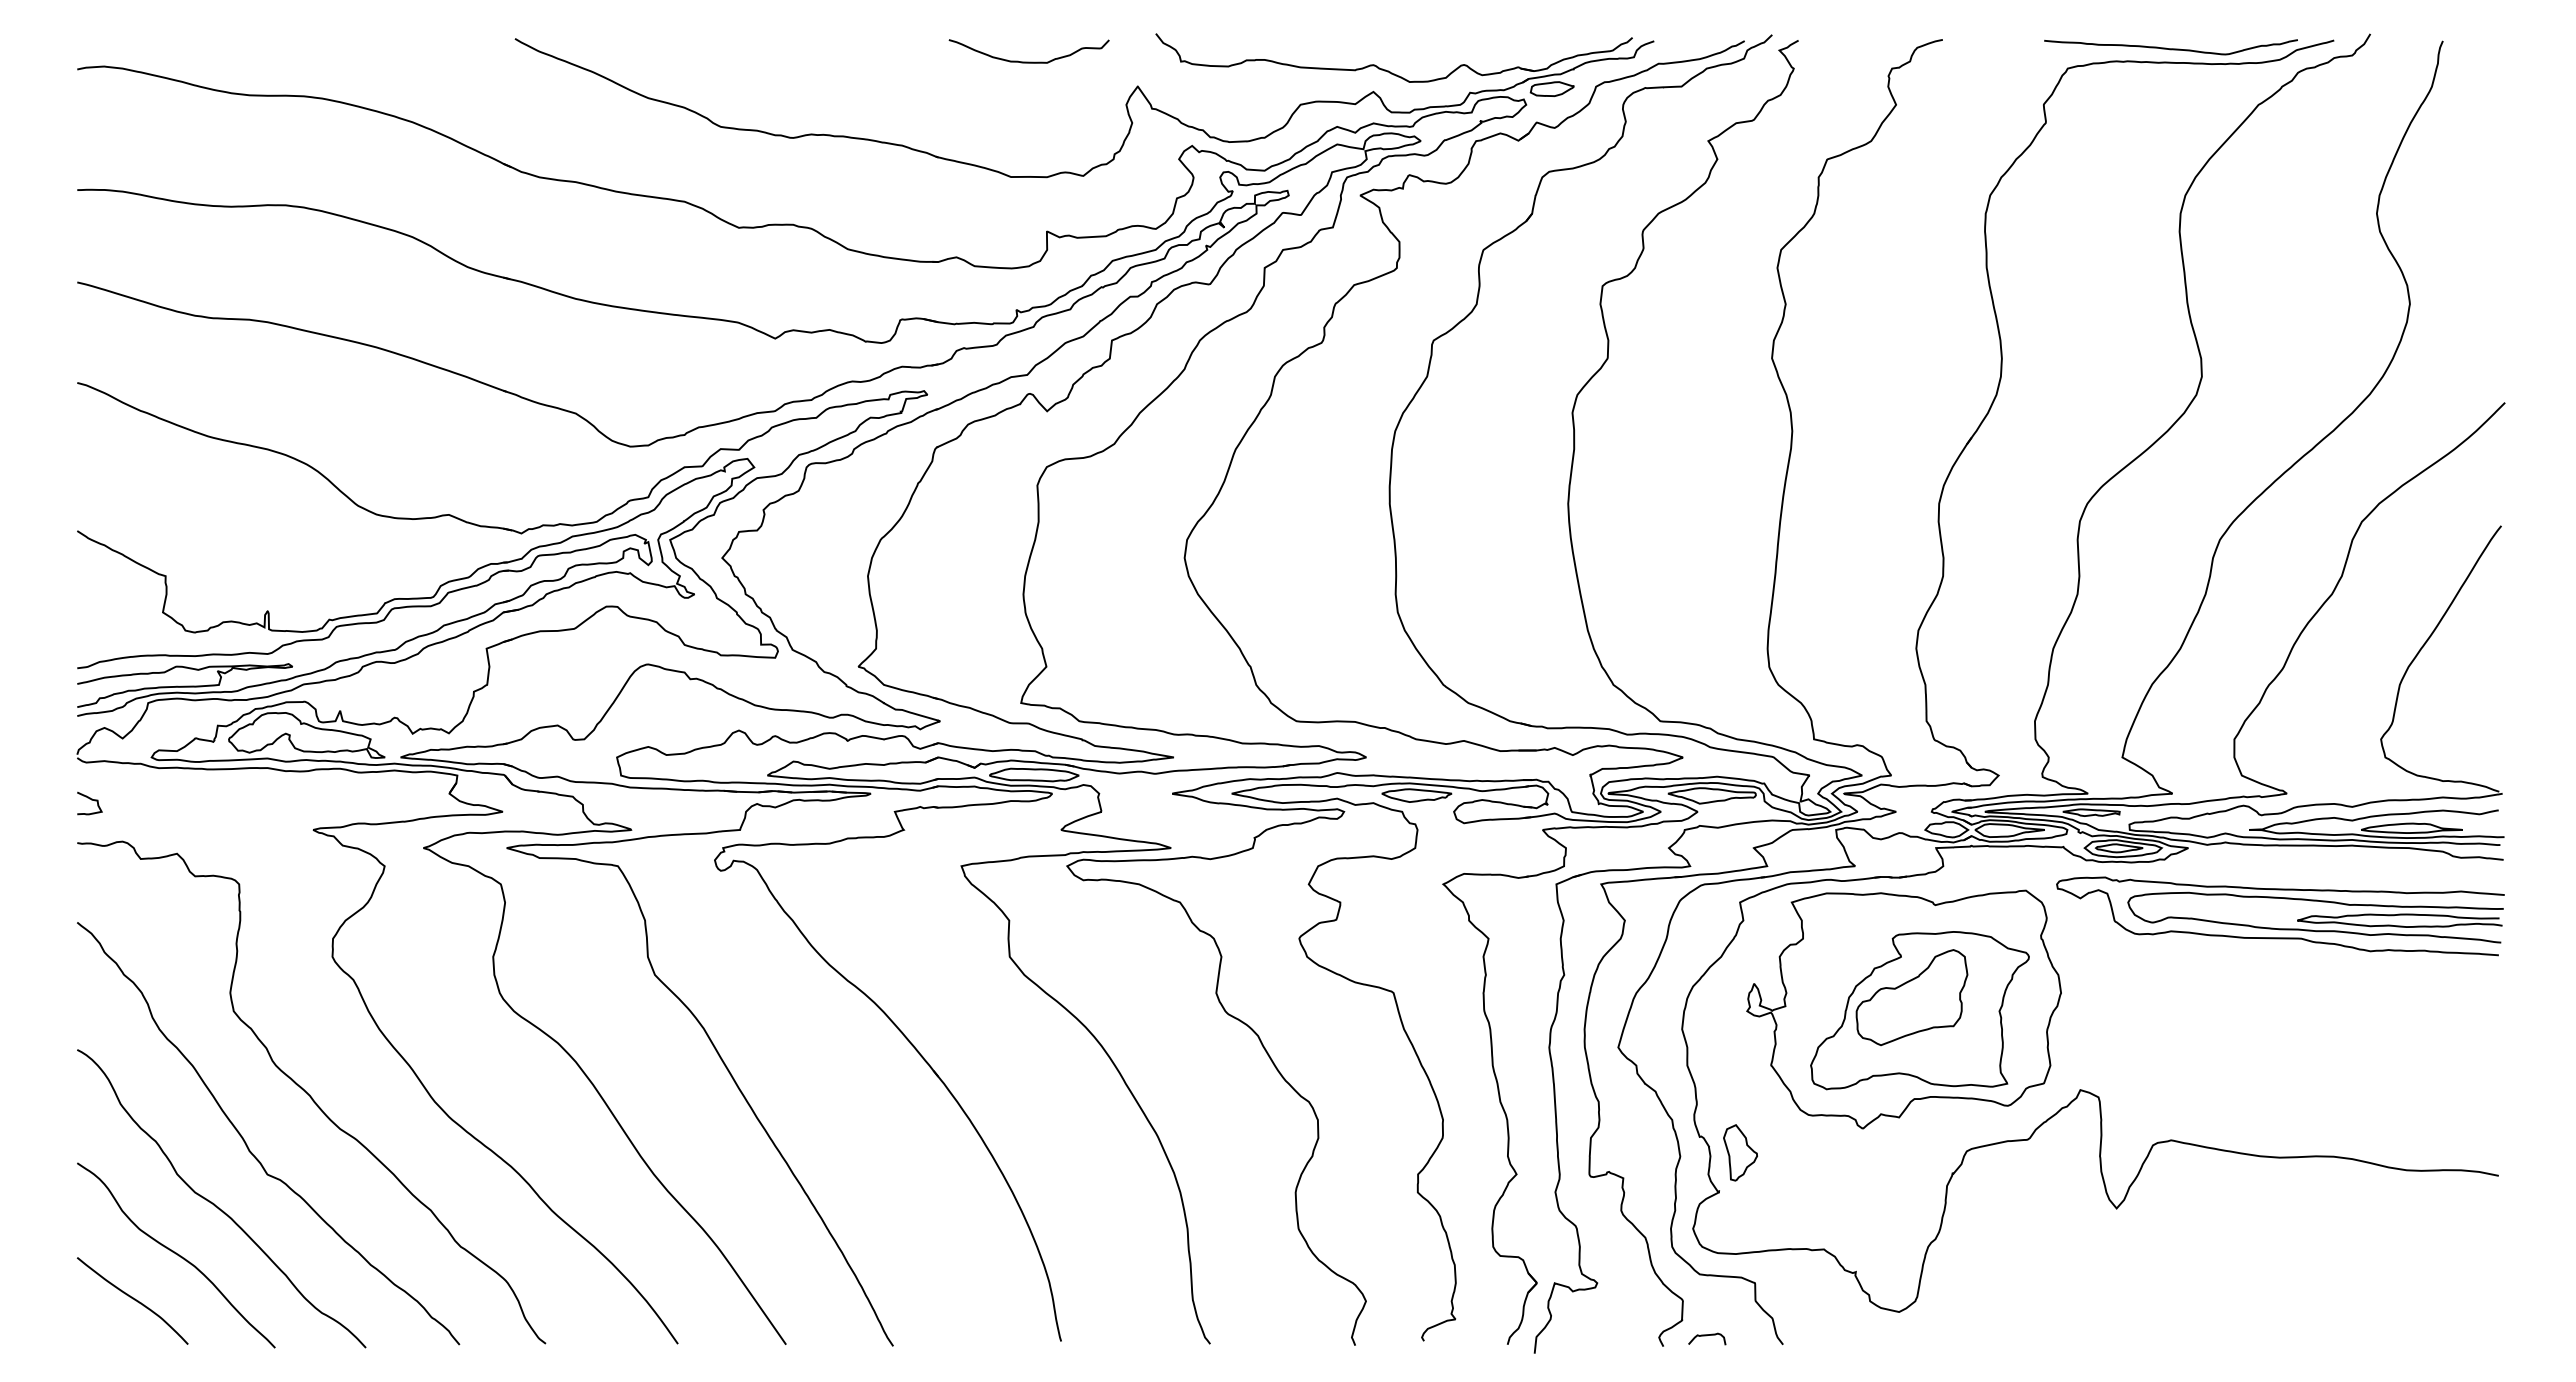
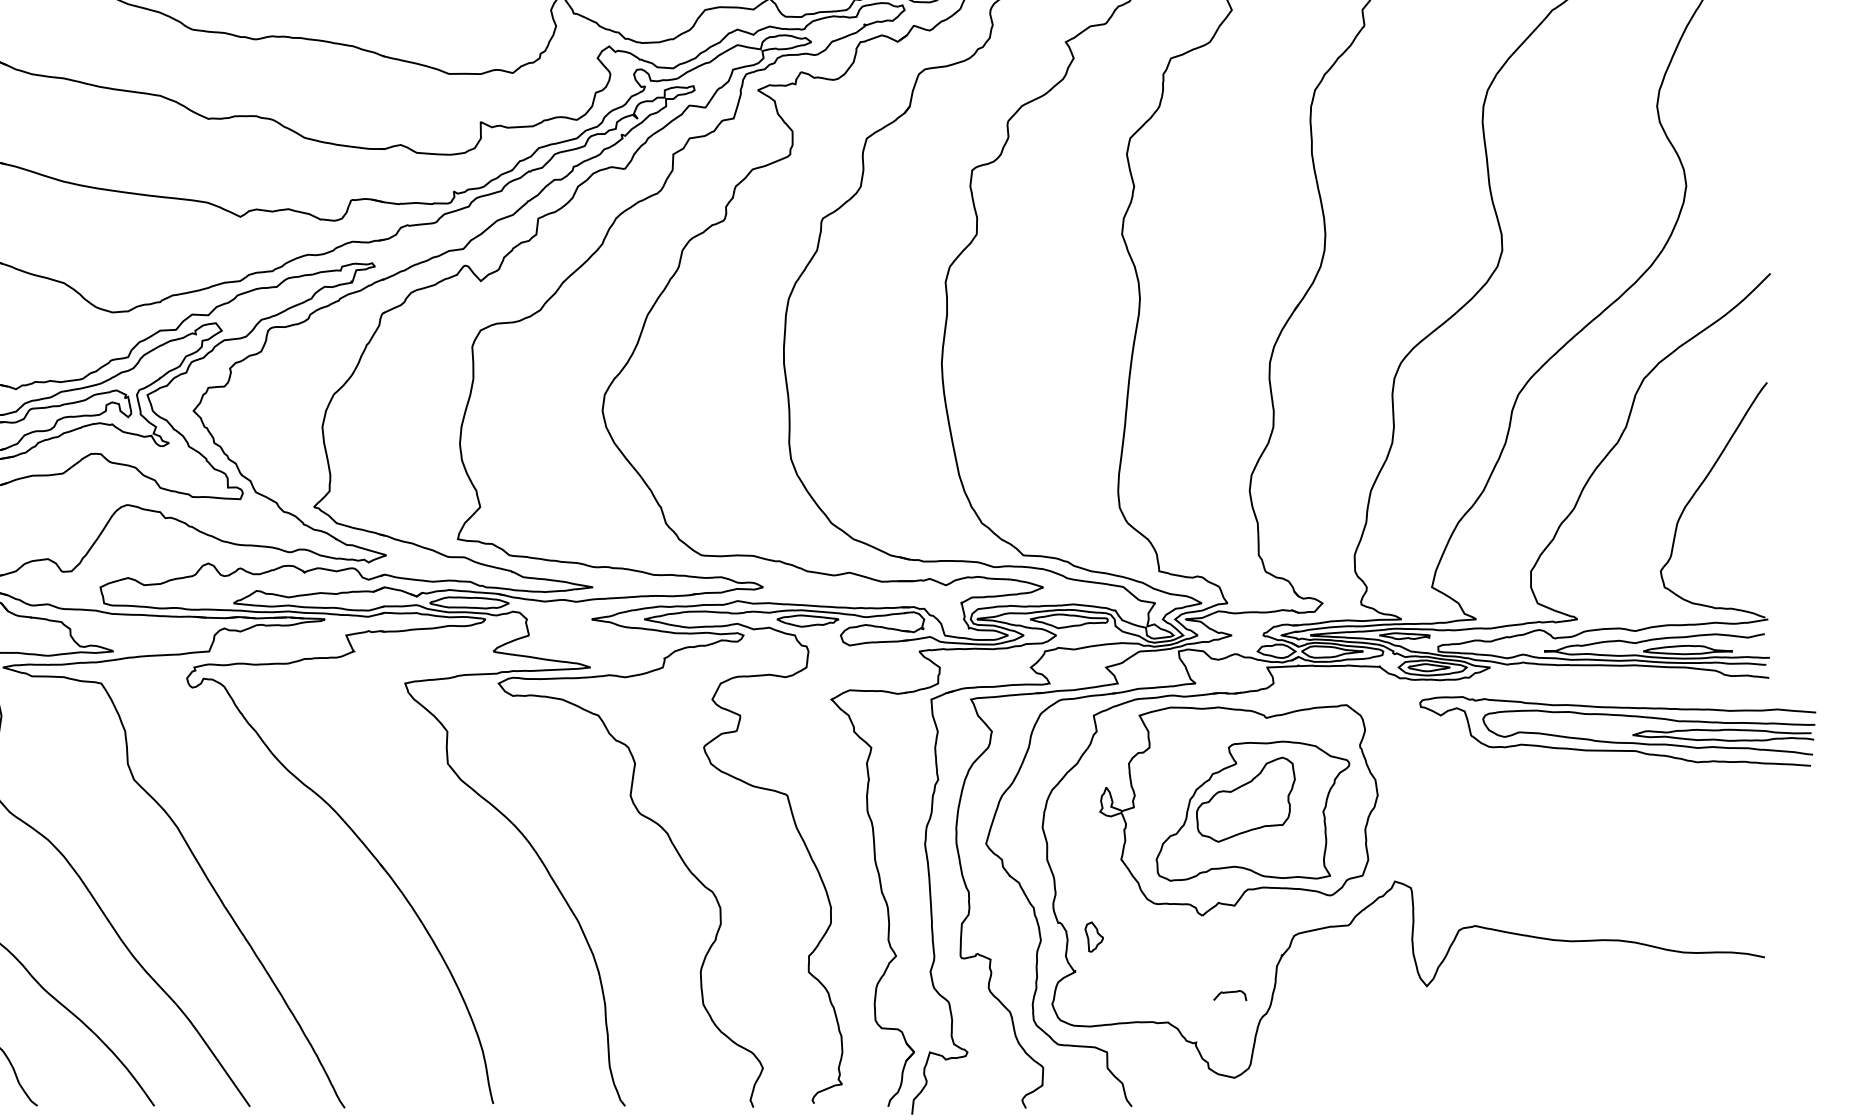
part: (2280, 928) -> (1617, 742), moved
part: (1740, 1152) -> (1094, 936), size x0.6
curve: (1706, 1336) -> (1229, 993), moved

